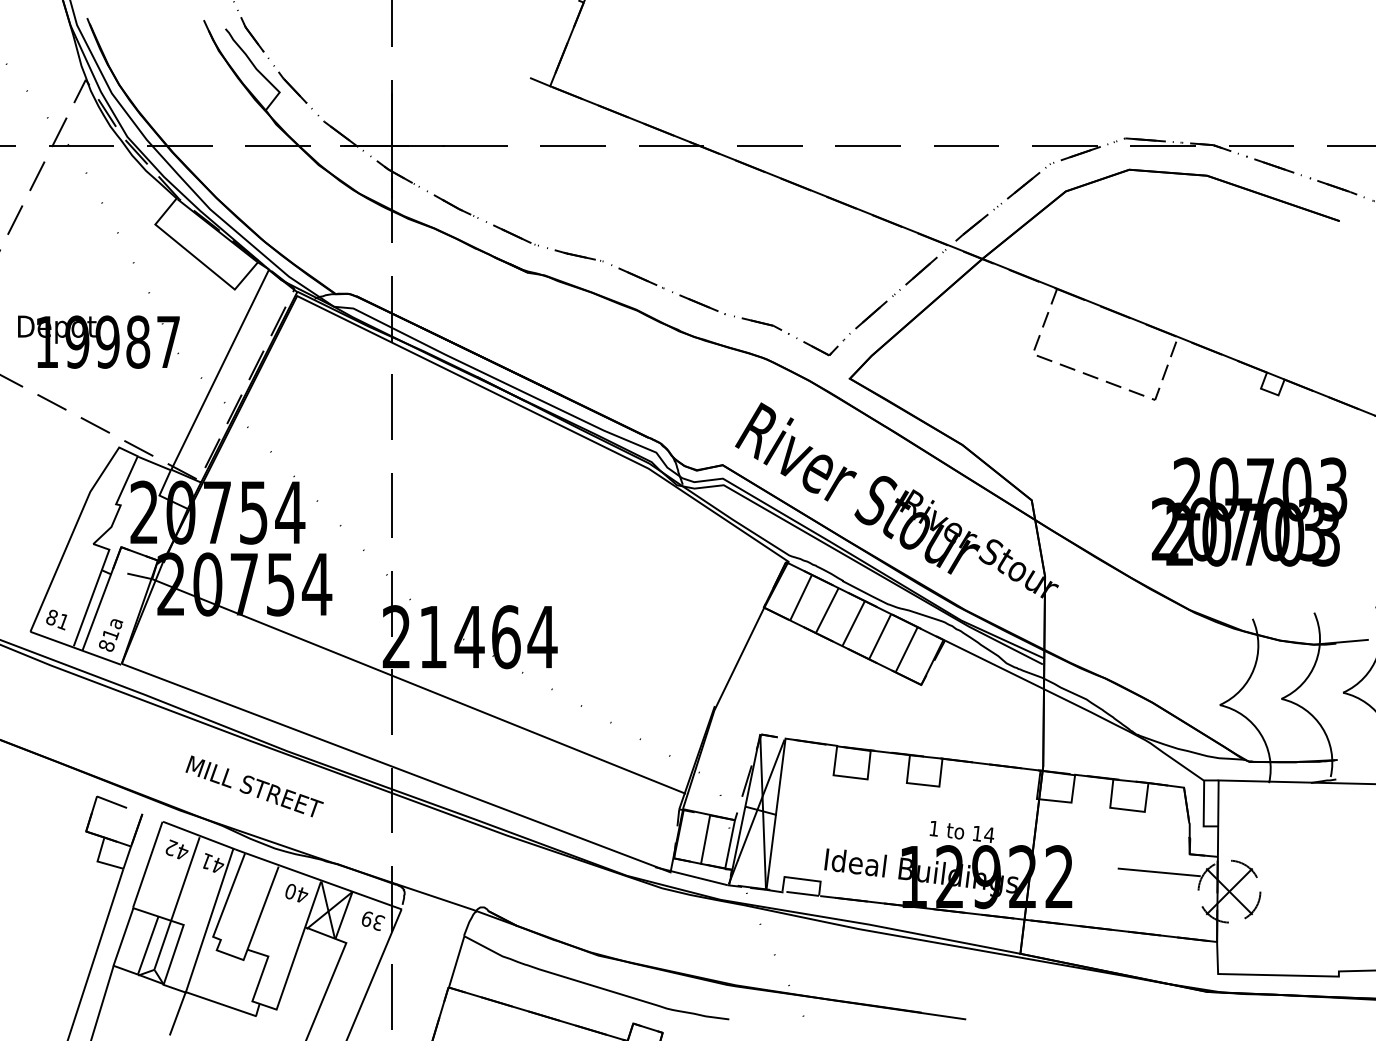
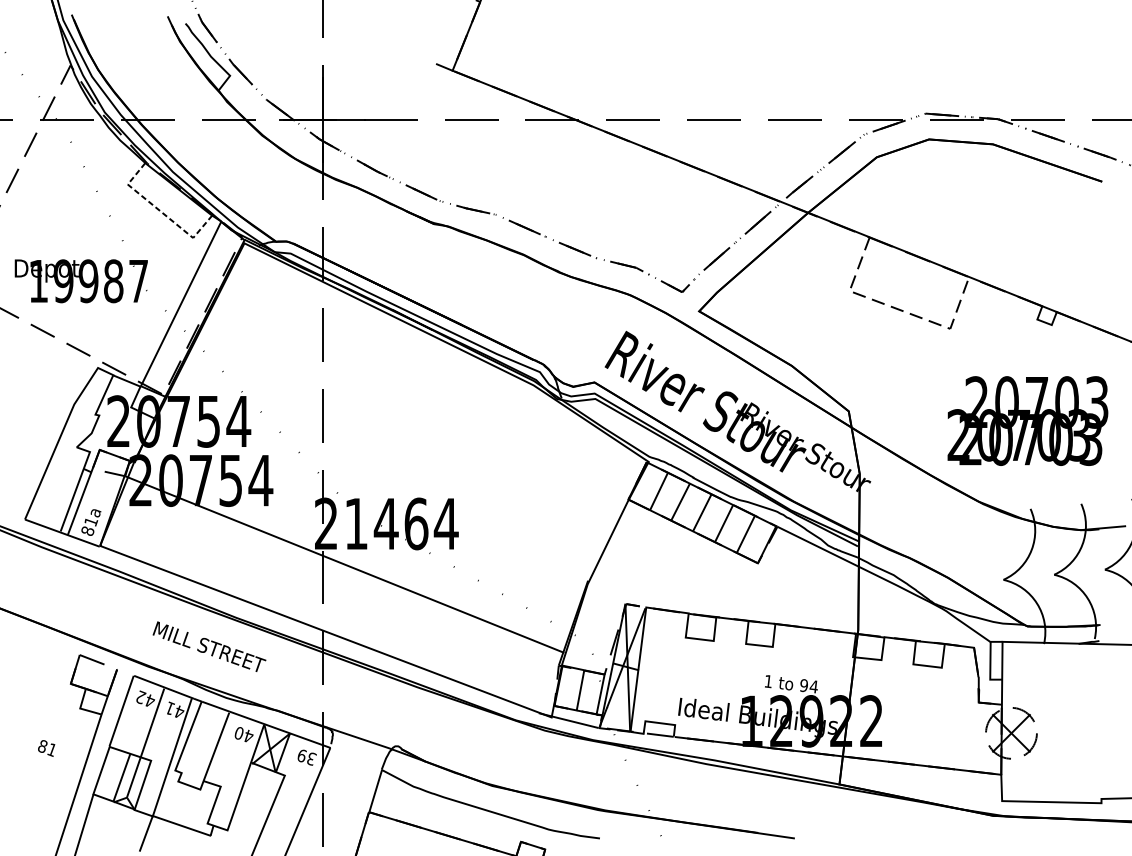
line: (196, 258) -> (161, 212), solid -> dashed
text: (56, 619) -> (46, 748), moved
text: (977, 833) -> (804, 685), 14 -> 94
line: (1158, 872) -> (953, 717), removed

